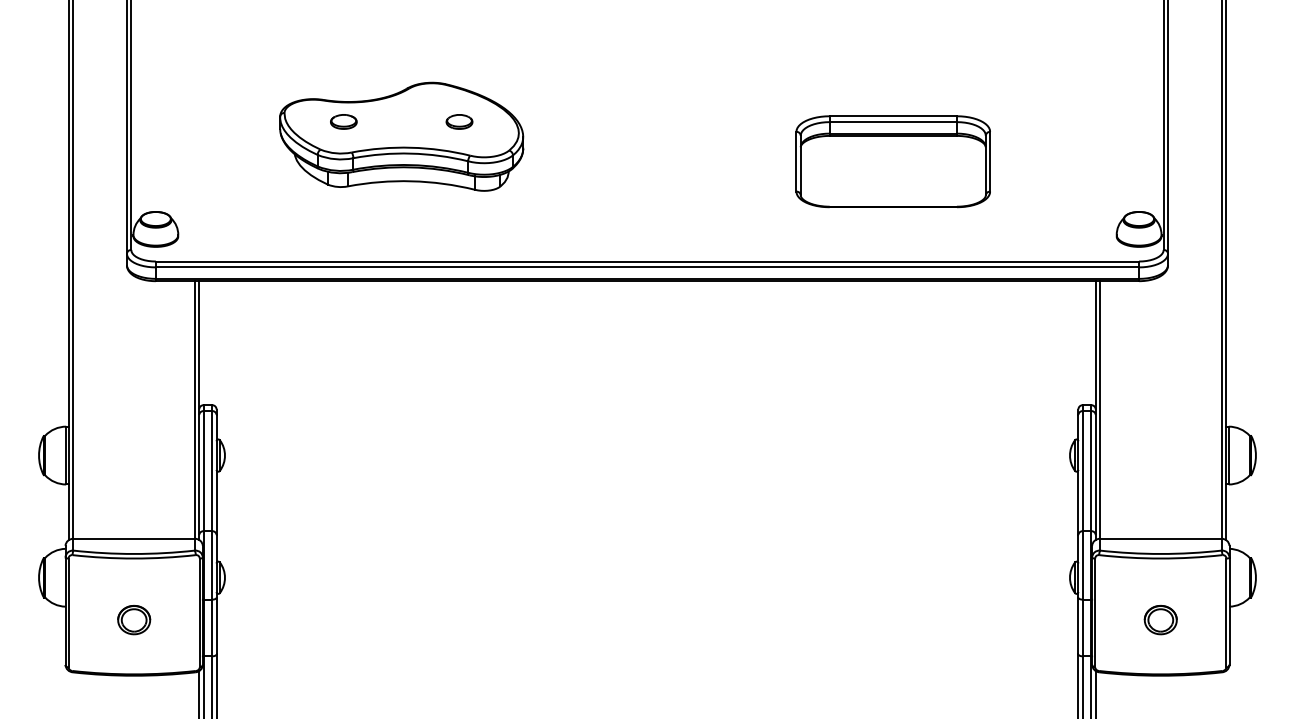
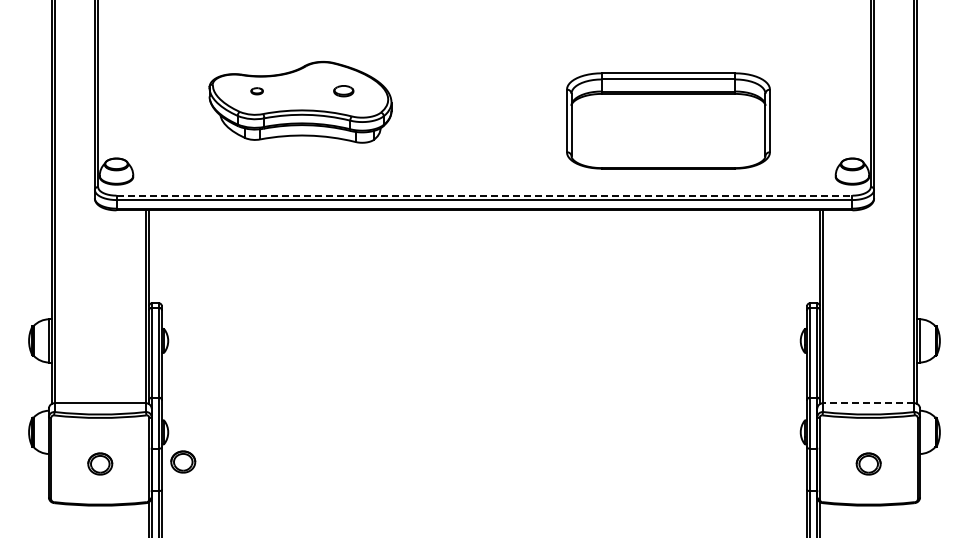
part: (342, 122) -> (256, 91), size x0.6
part: (893, 161) -> (668, 120), size x1.4
line: (647, 261) -> (484, 195), solid -> dashed
line: (1160, 539) -> (868, 403), solid -> dashed
part: (245, 616) -> (183, 461), added

